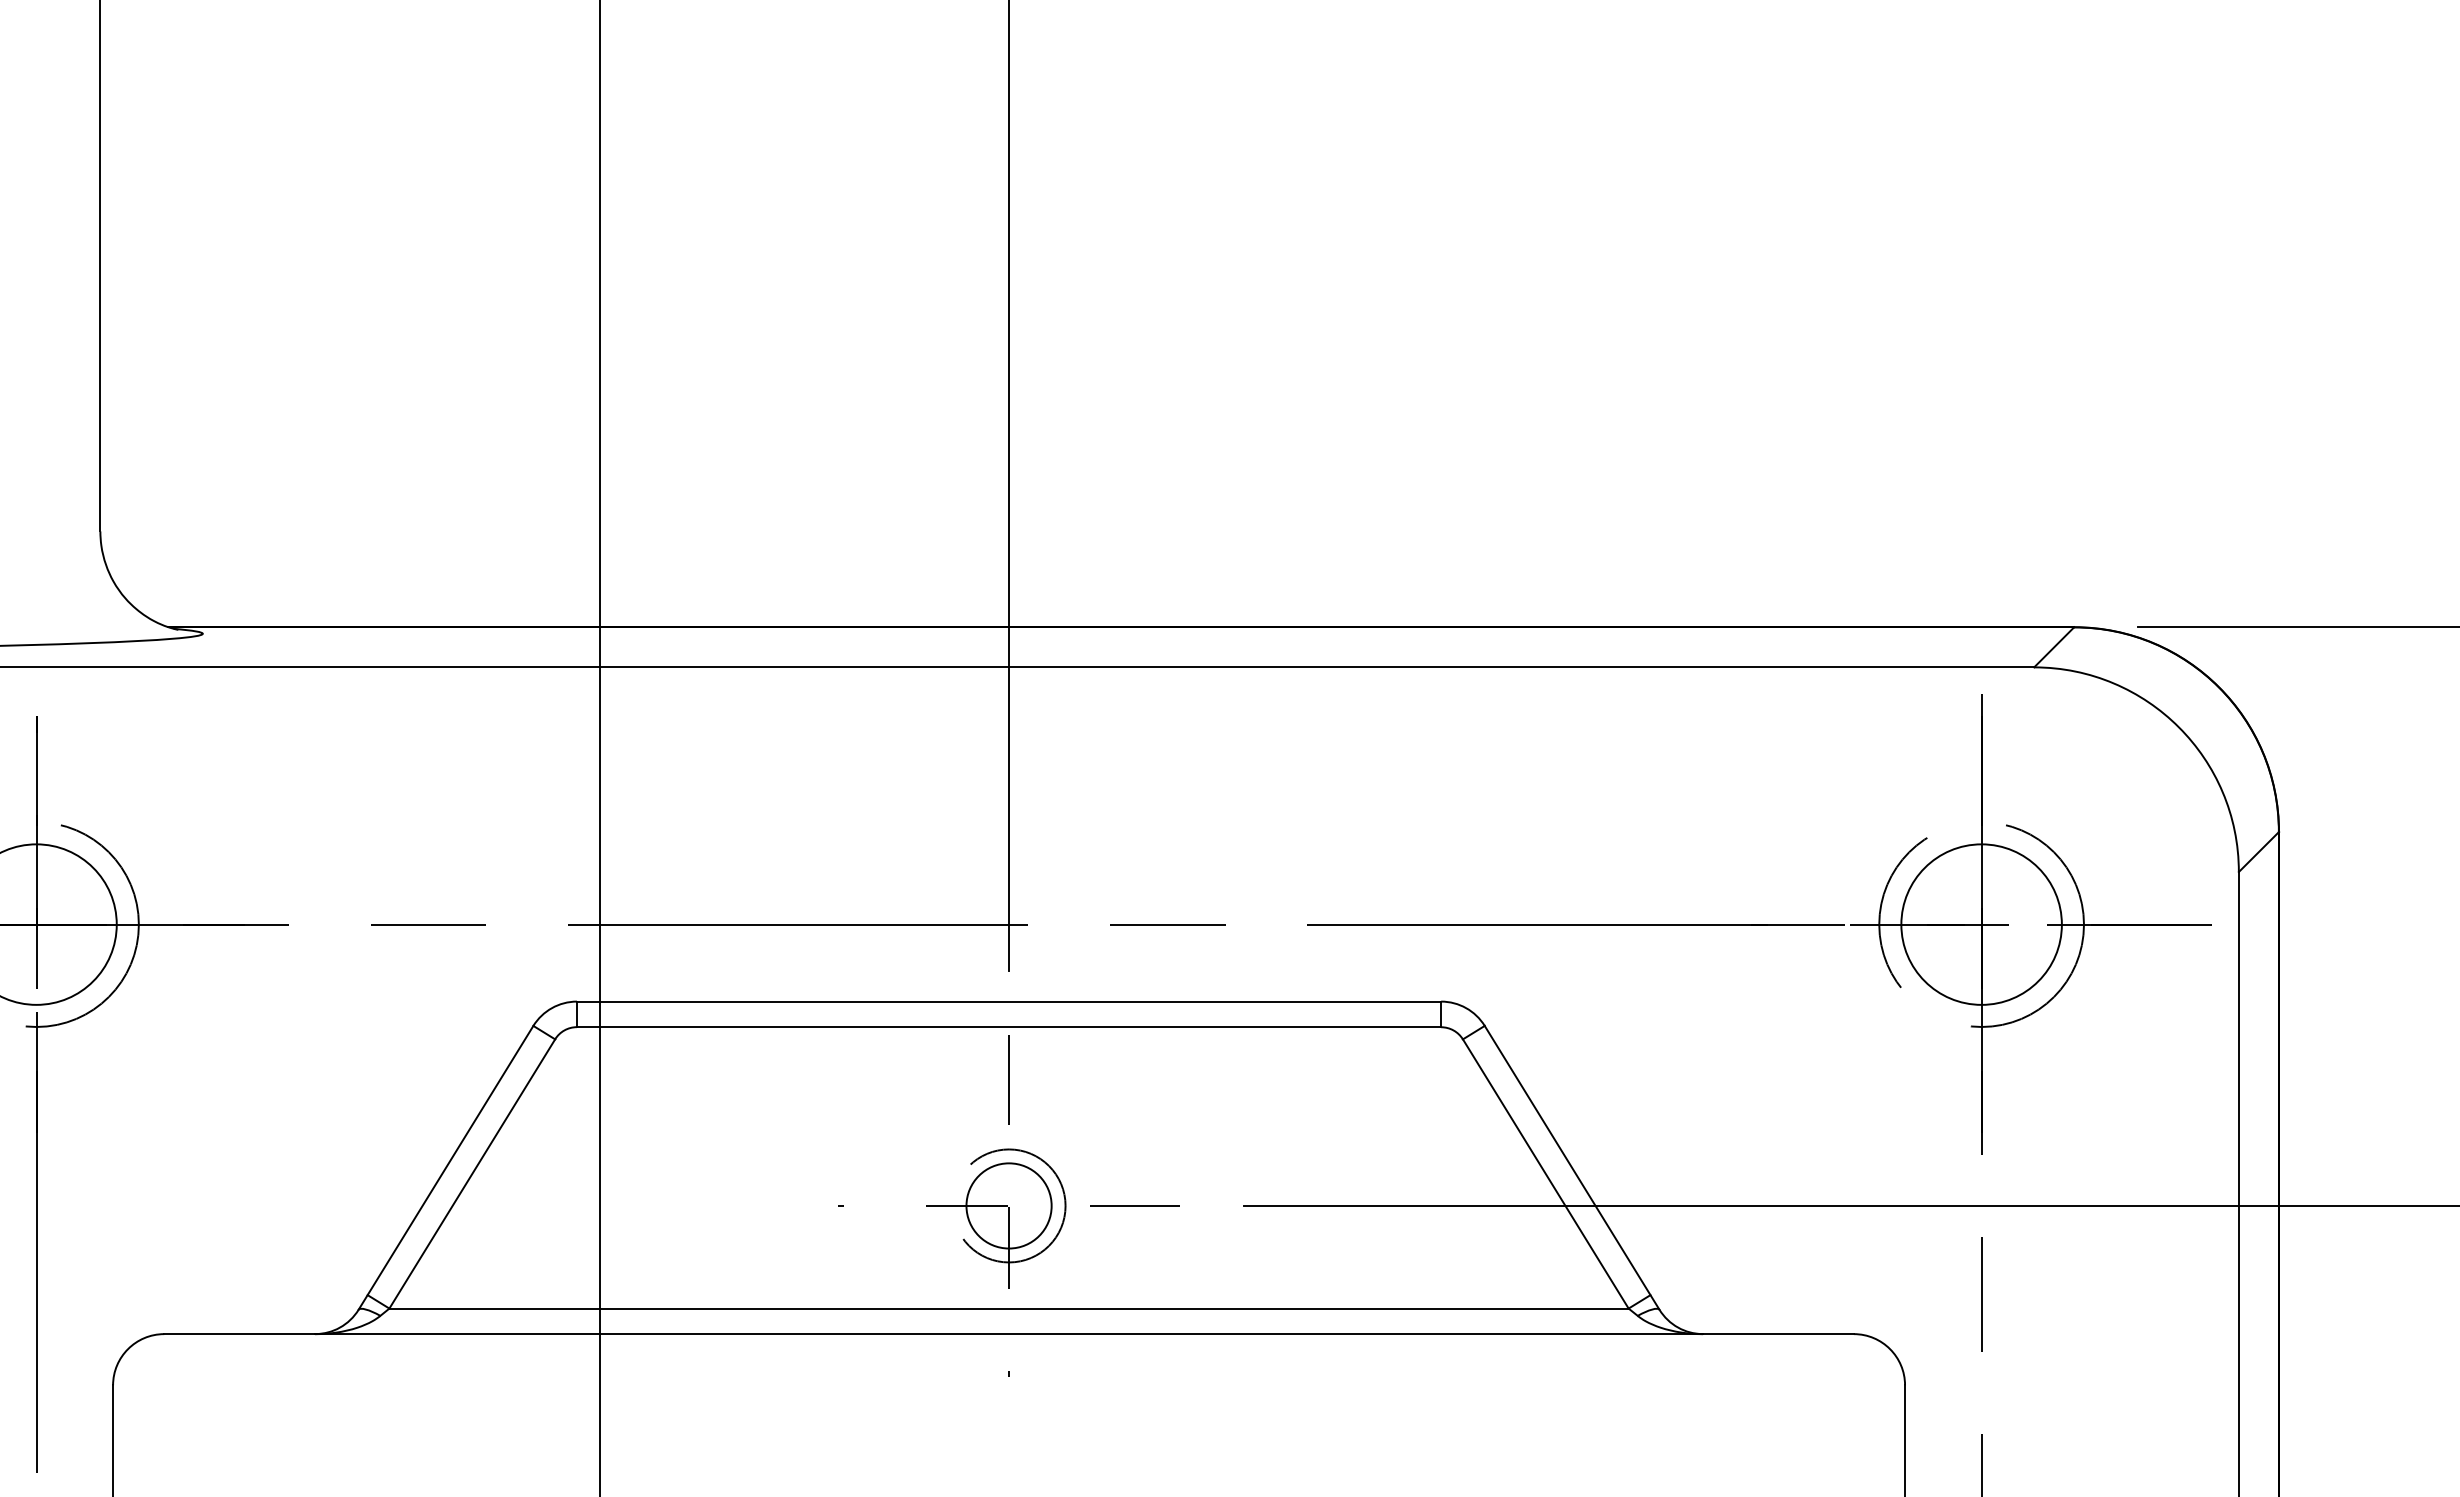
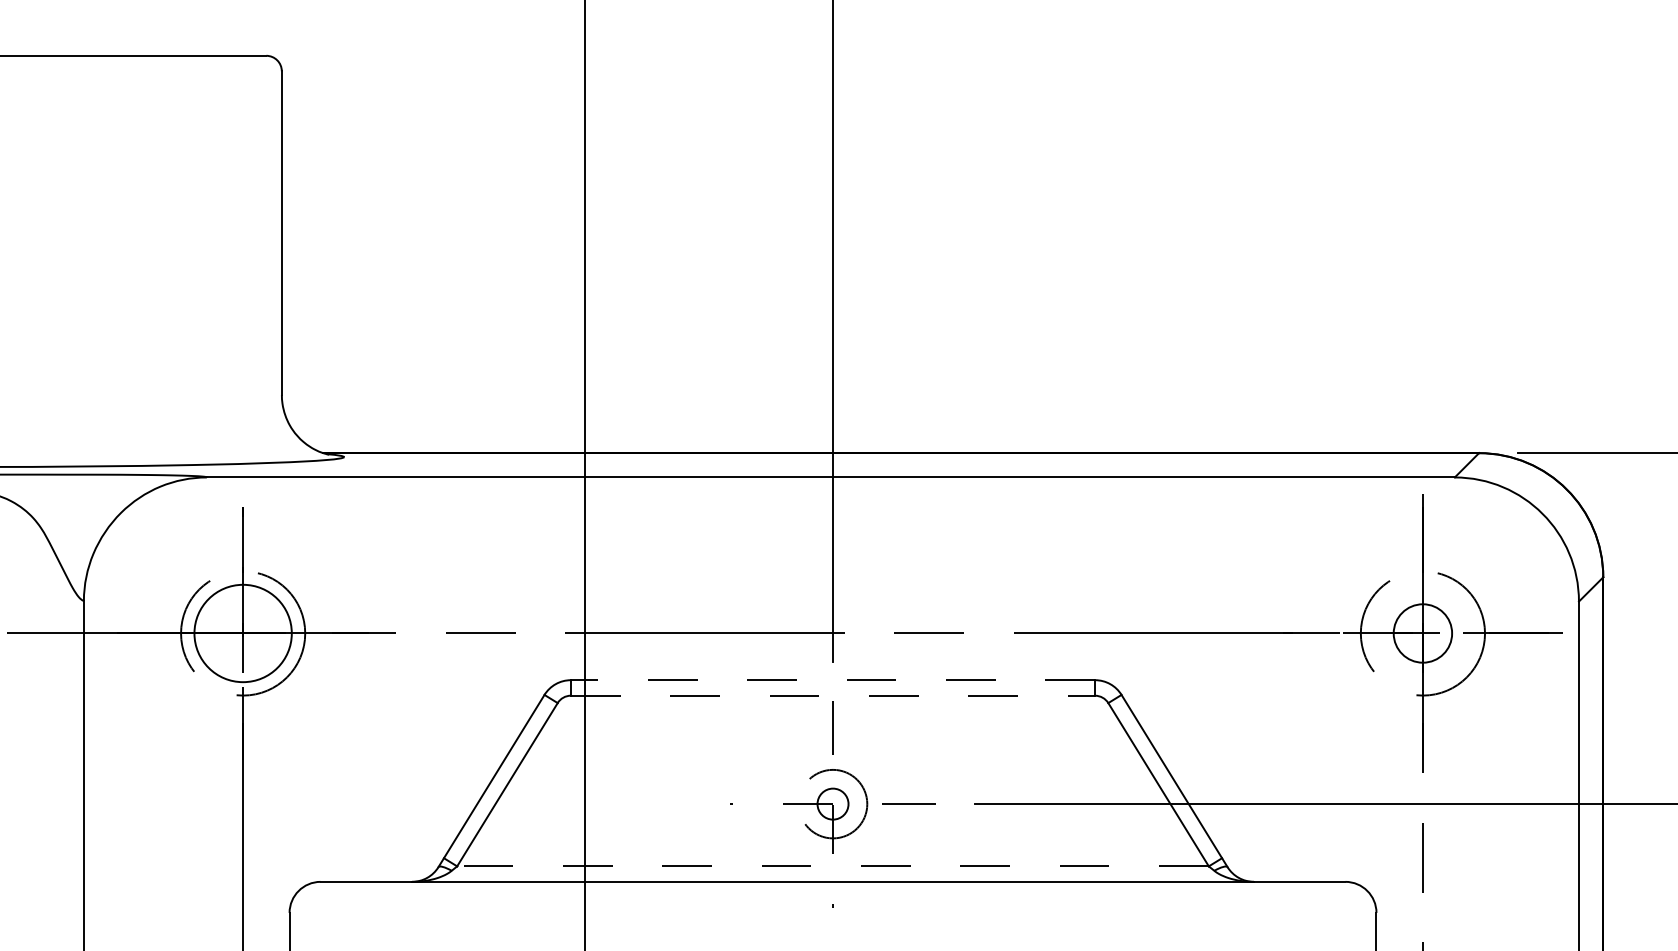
circle: (1980, 924) -> (1422, 633), size x0.6
line: (1008, 1002) -> (832, 680), solid -> dashed
line: (1009, 1026) -> (833, 695), solid -> dashed
circle: (1008, 1204) -> (832, 803), size x0.6
line: (1009, 1308) -> (833, 866), solid -> dashed

